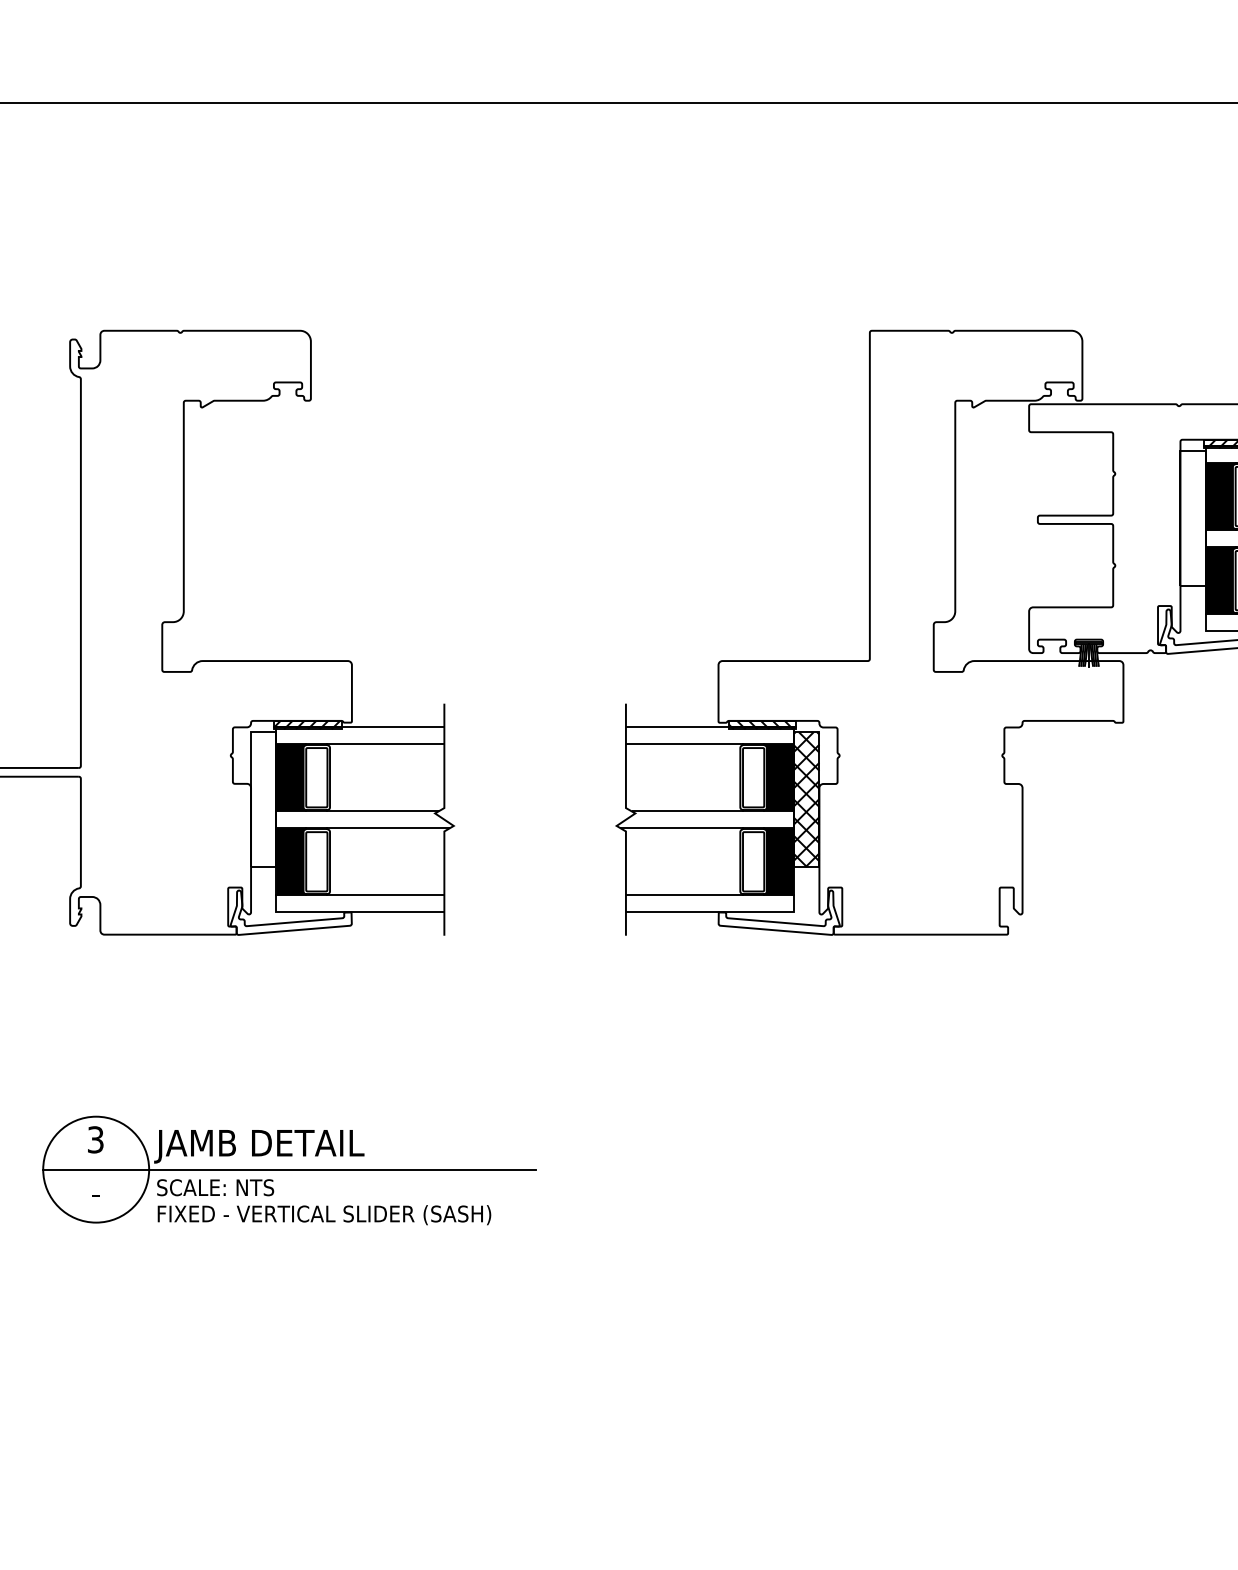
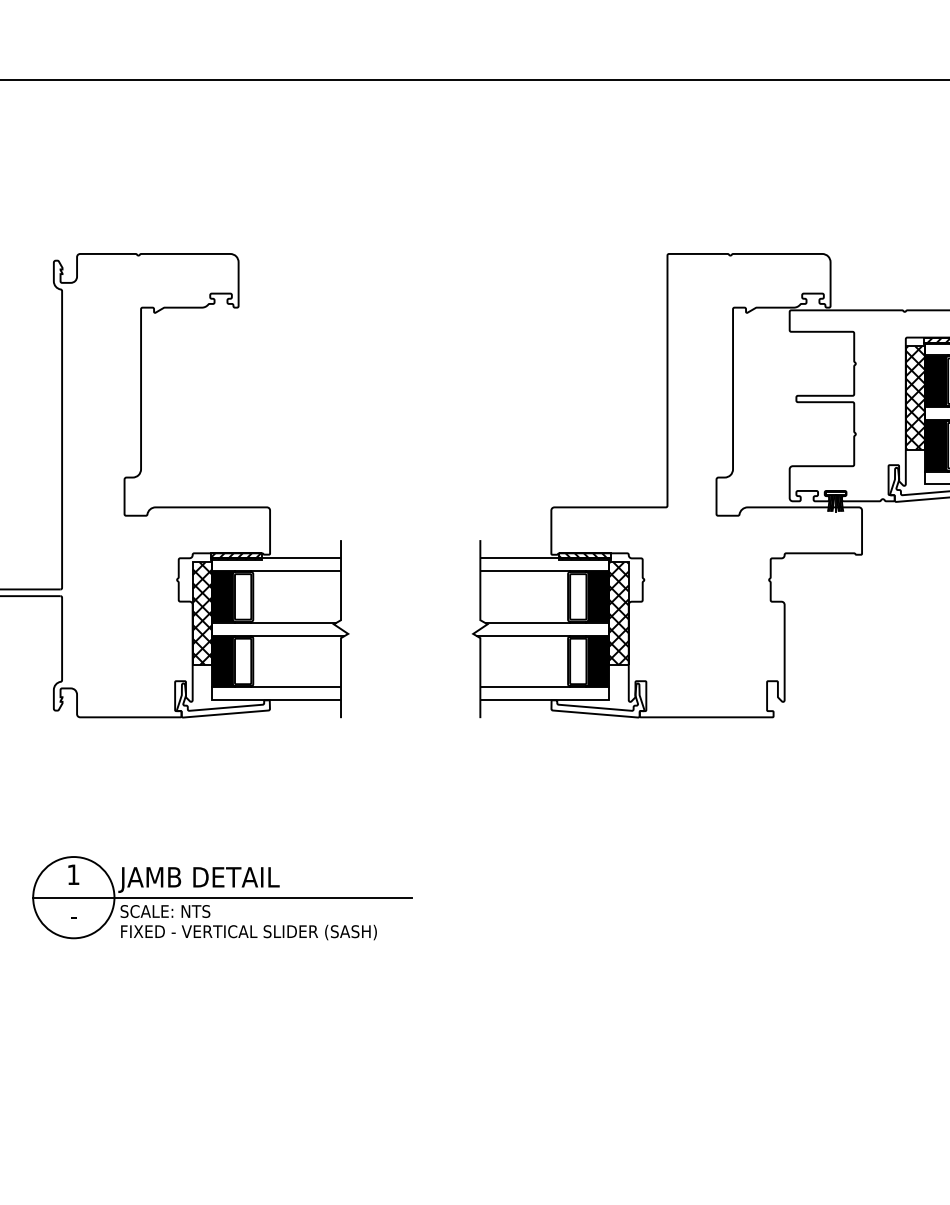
hatch: (1192, 518) -> (915, 398), added
hatch: (263, 799) -> (202, 613), added
text: (95, 1139) -> (73, 874), 3 -> 1

